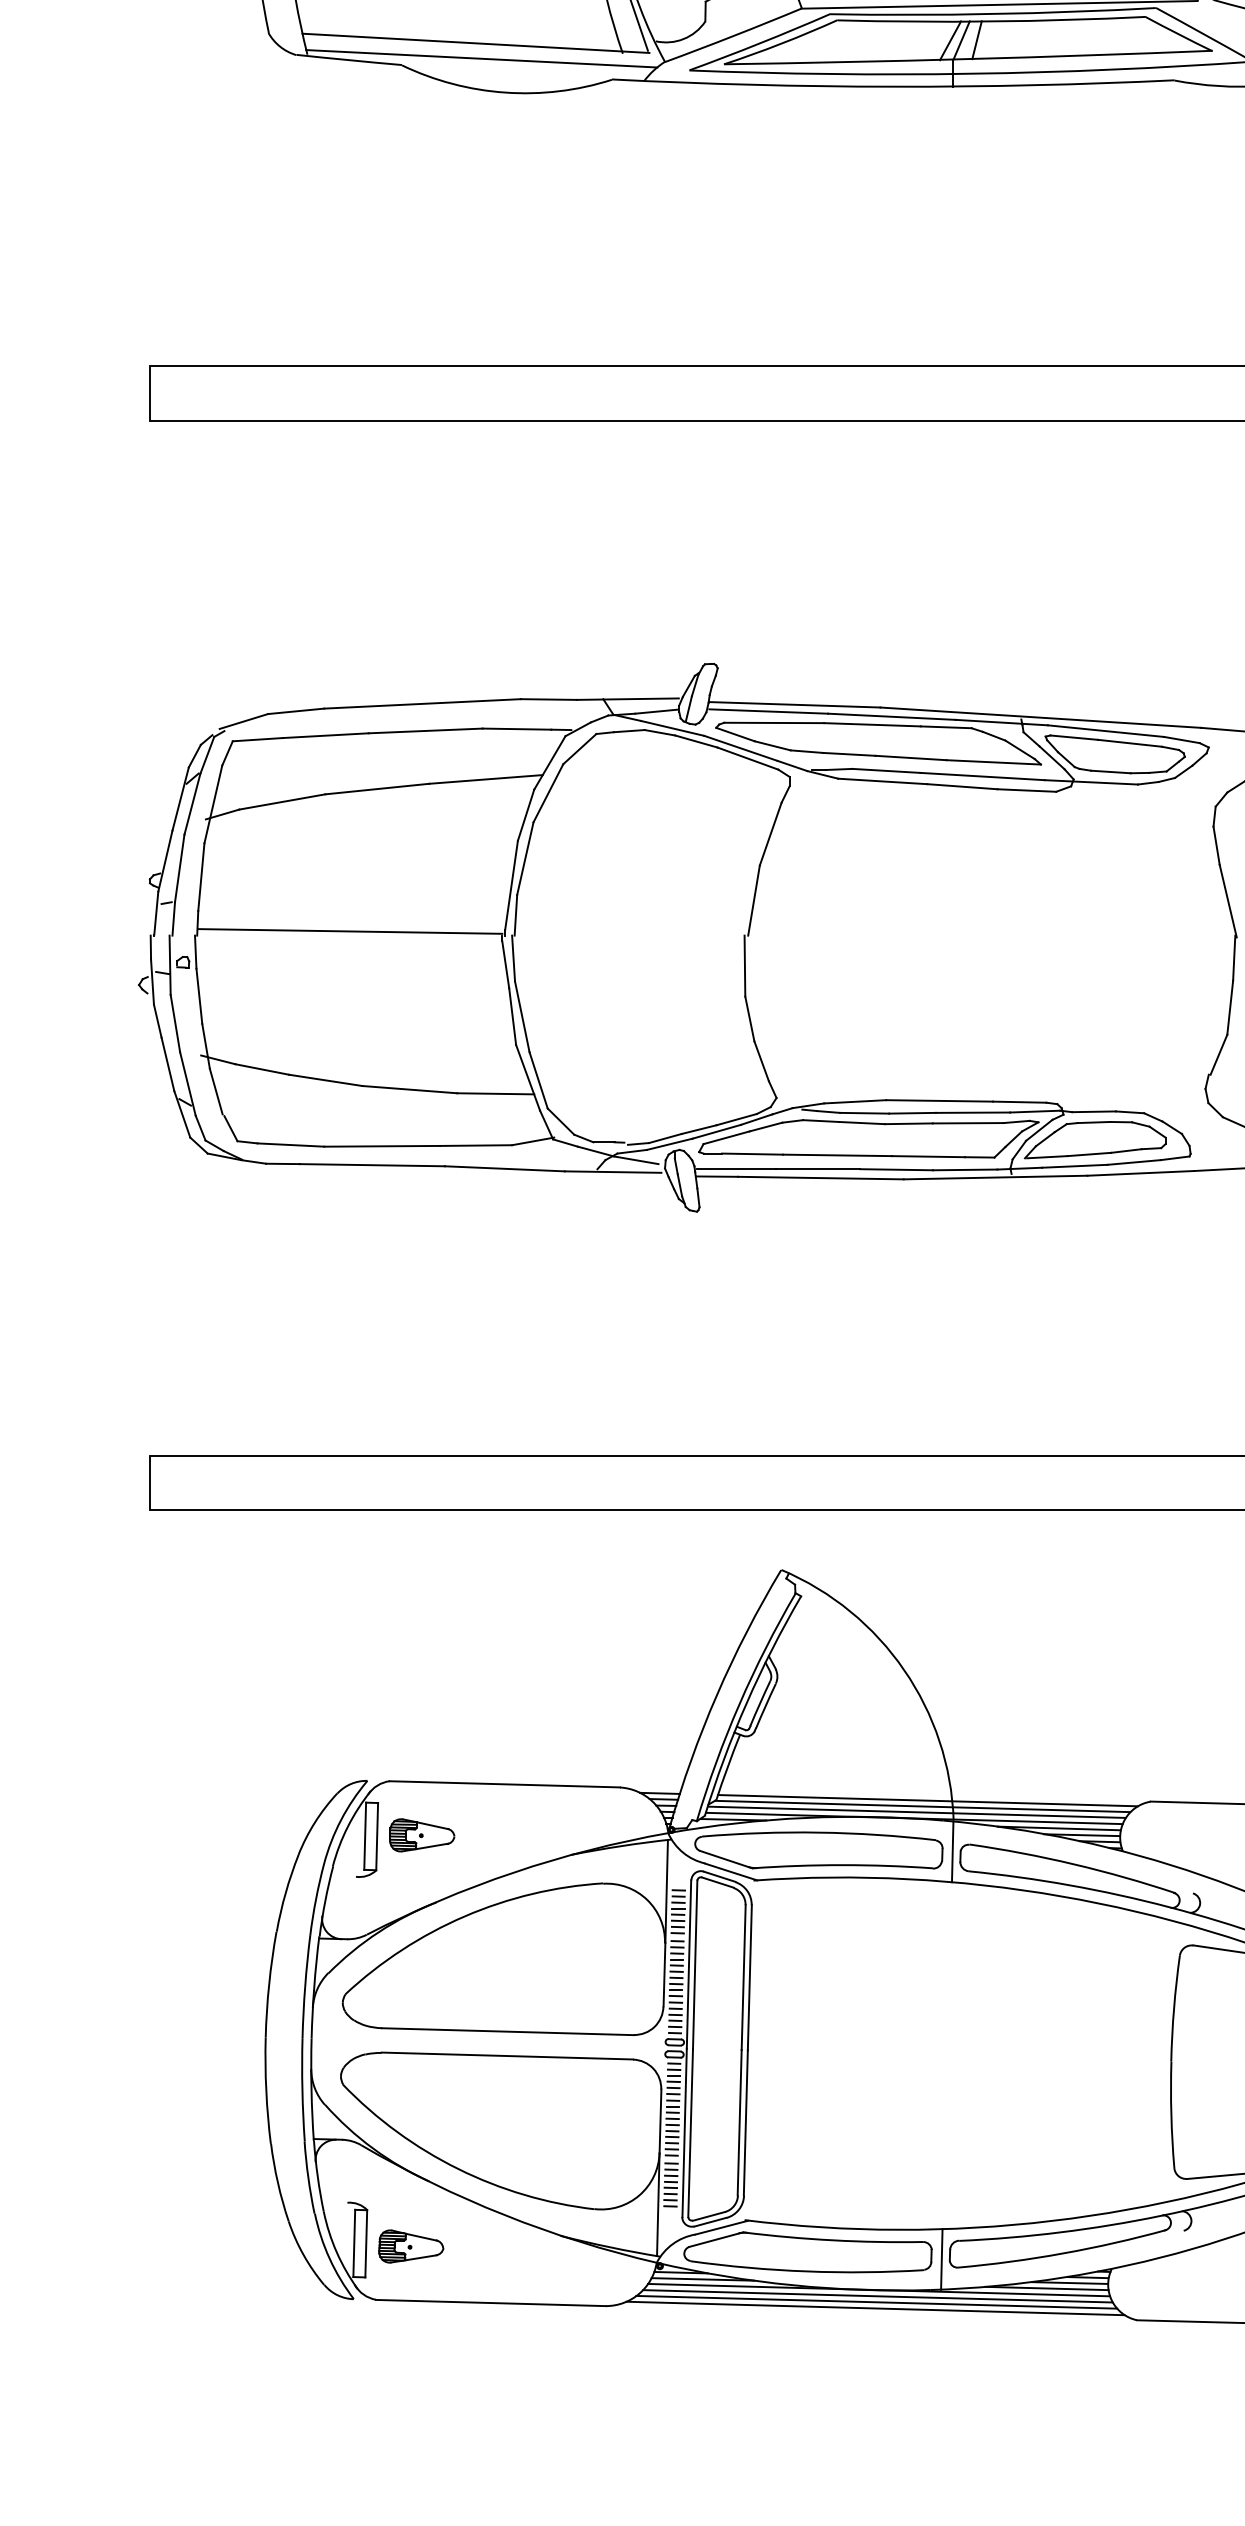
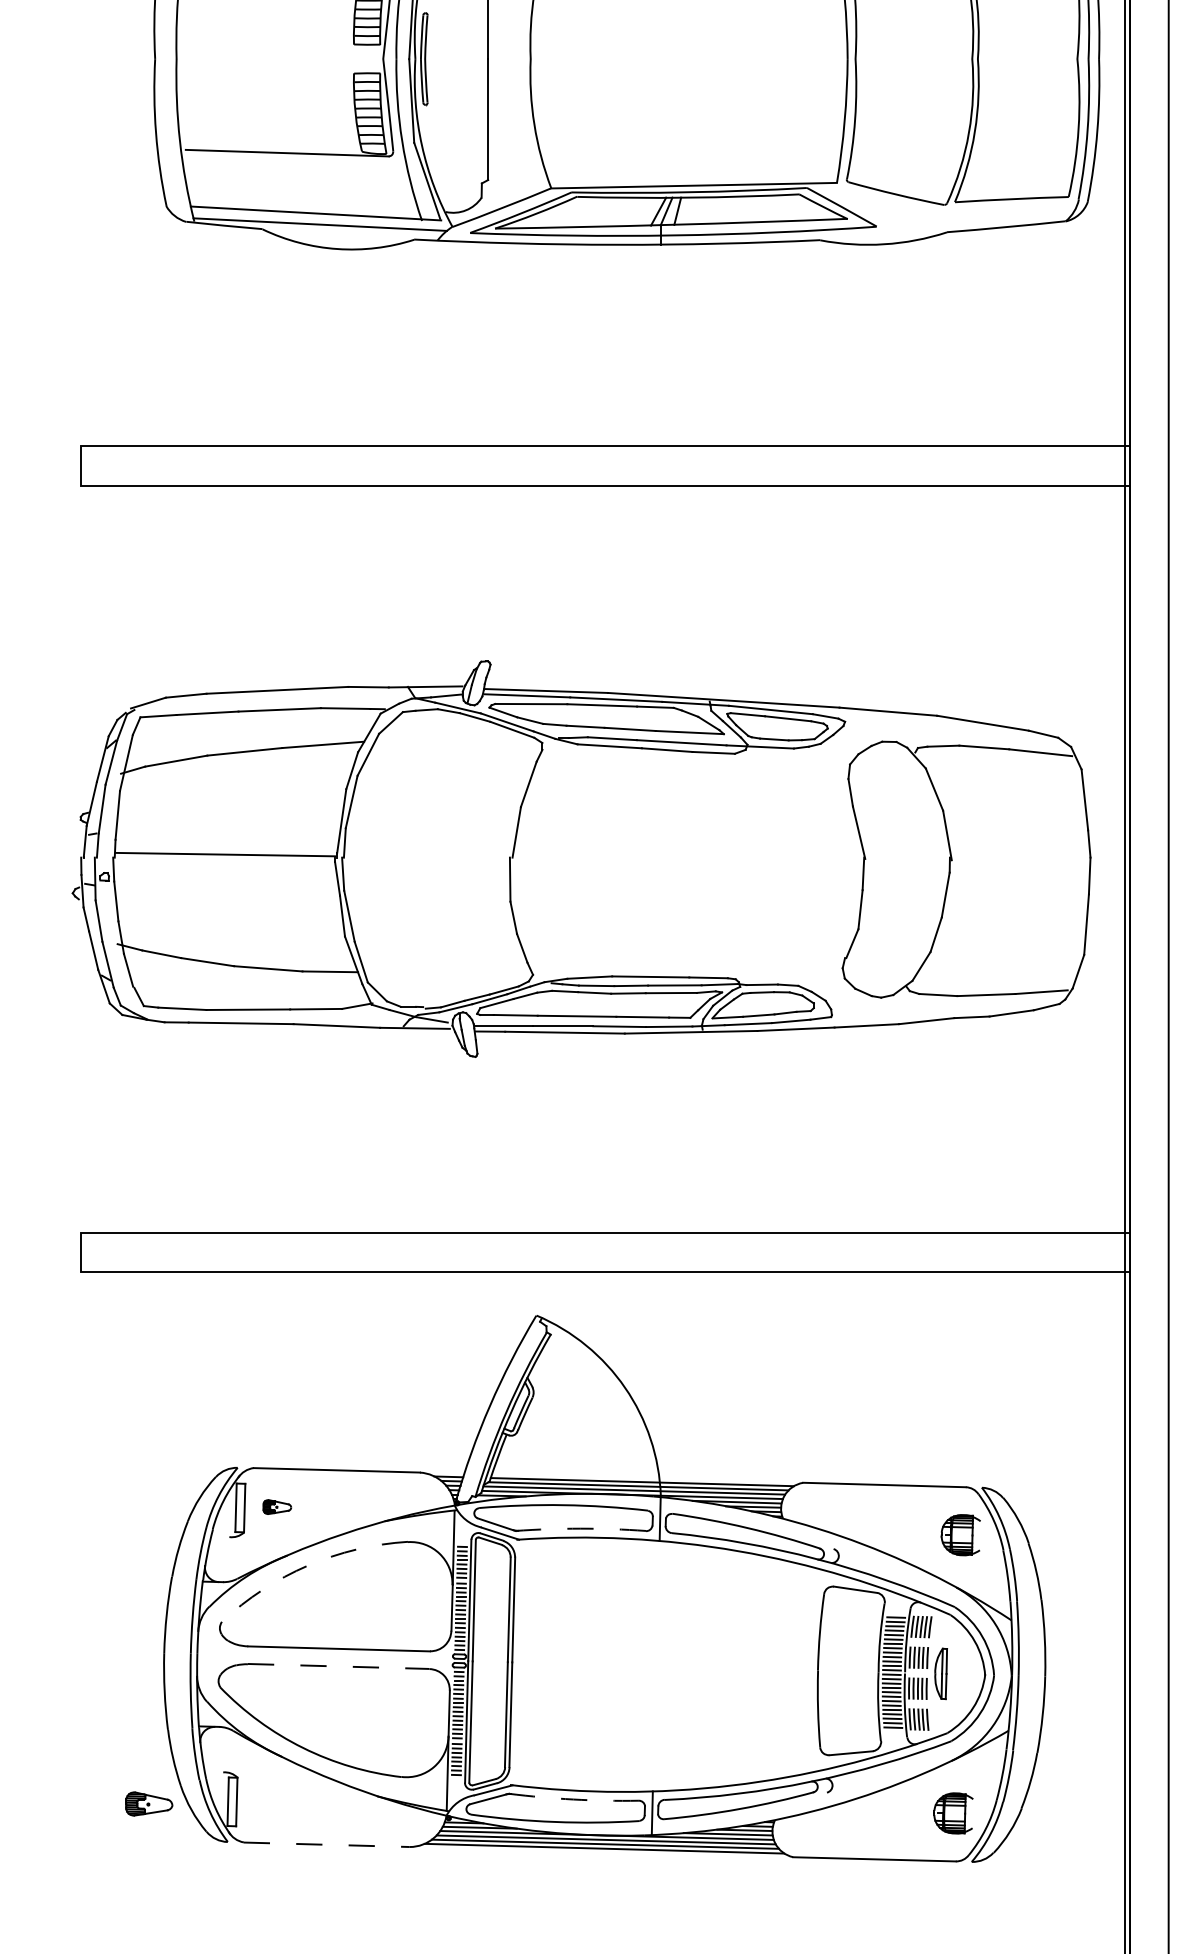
part: (422, 1834) -> (277, 1506), size x0.6
arc: (842, 1864) -> (580, 1528), solid -> dashed
arc: (464, 1916) -> (307, 1565), solid -> dashed
line: (507, 2056) -> (338, 1666), solid -> dashed
arc: (832, 2240) -> (573, 1799), solid -> dashed
part: (411, 2245) -> (149, 1803), moved
line: (491, 2302) -> (327, 1844), solid -> dashed

